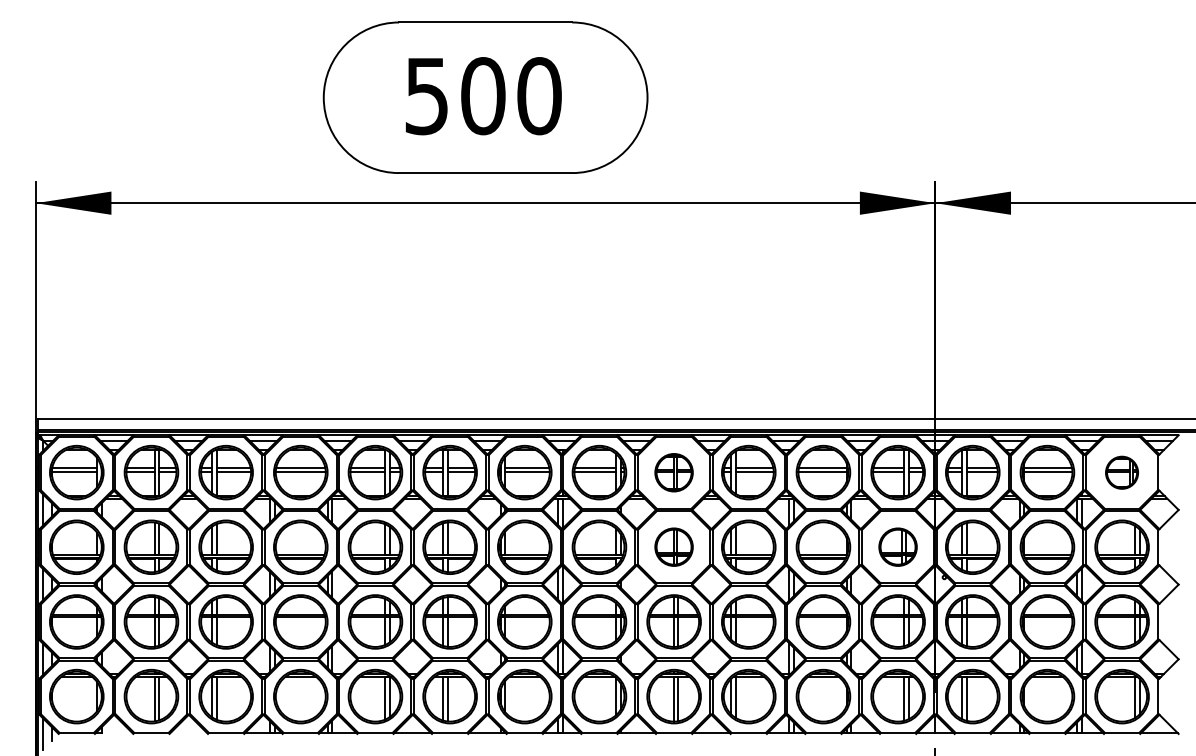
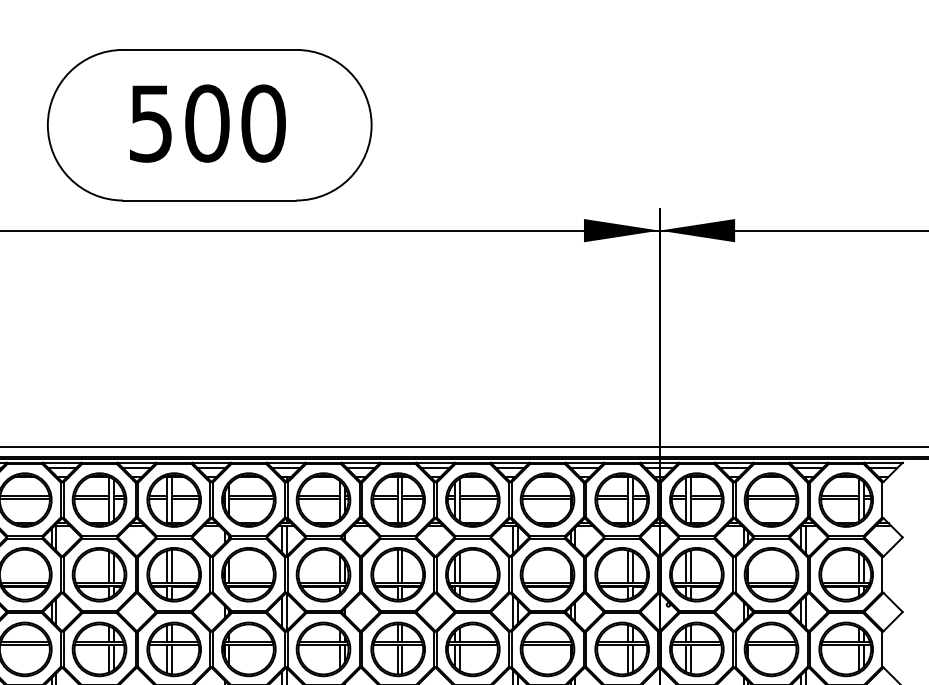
part: (673, 472) -> (397, 499), size x1.43
part: (1121, 472) -> (845, 499), size x1.67
part: (673, 546) -> (397, 573), size x1.43
part: (897, 546) -> (621, 573), size x1.43

